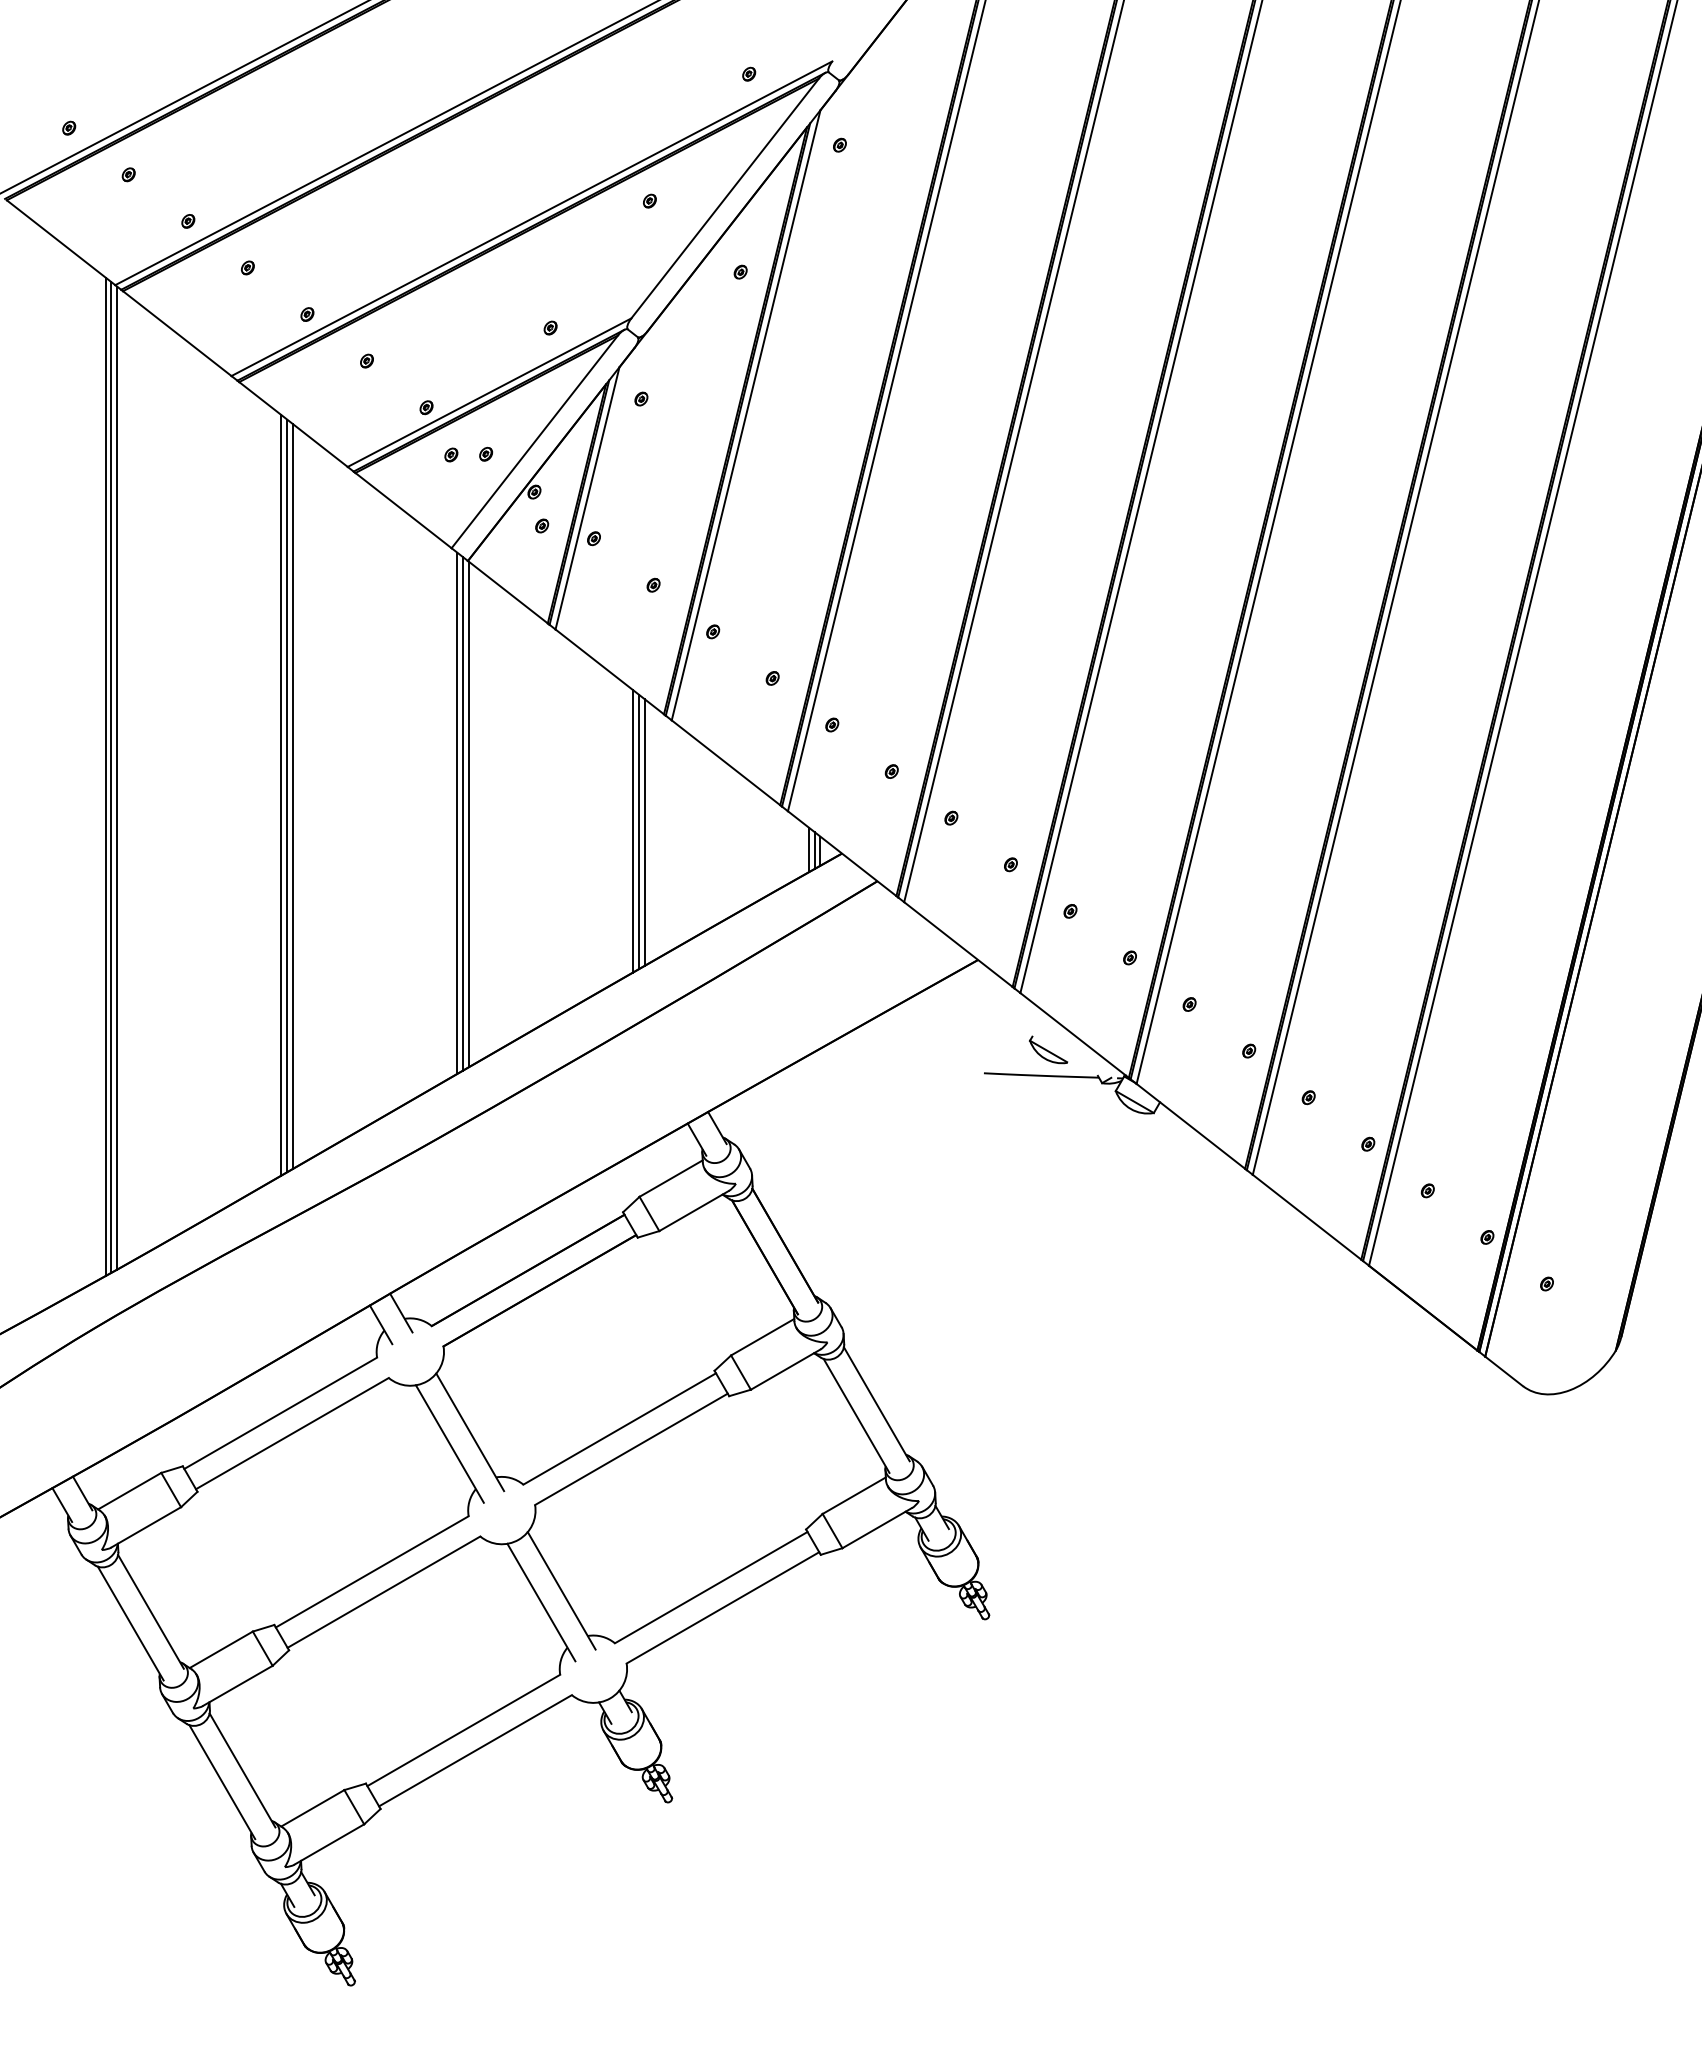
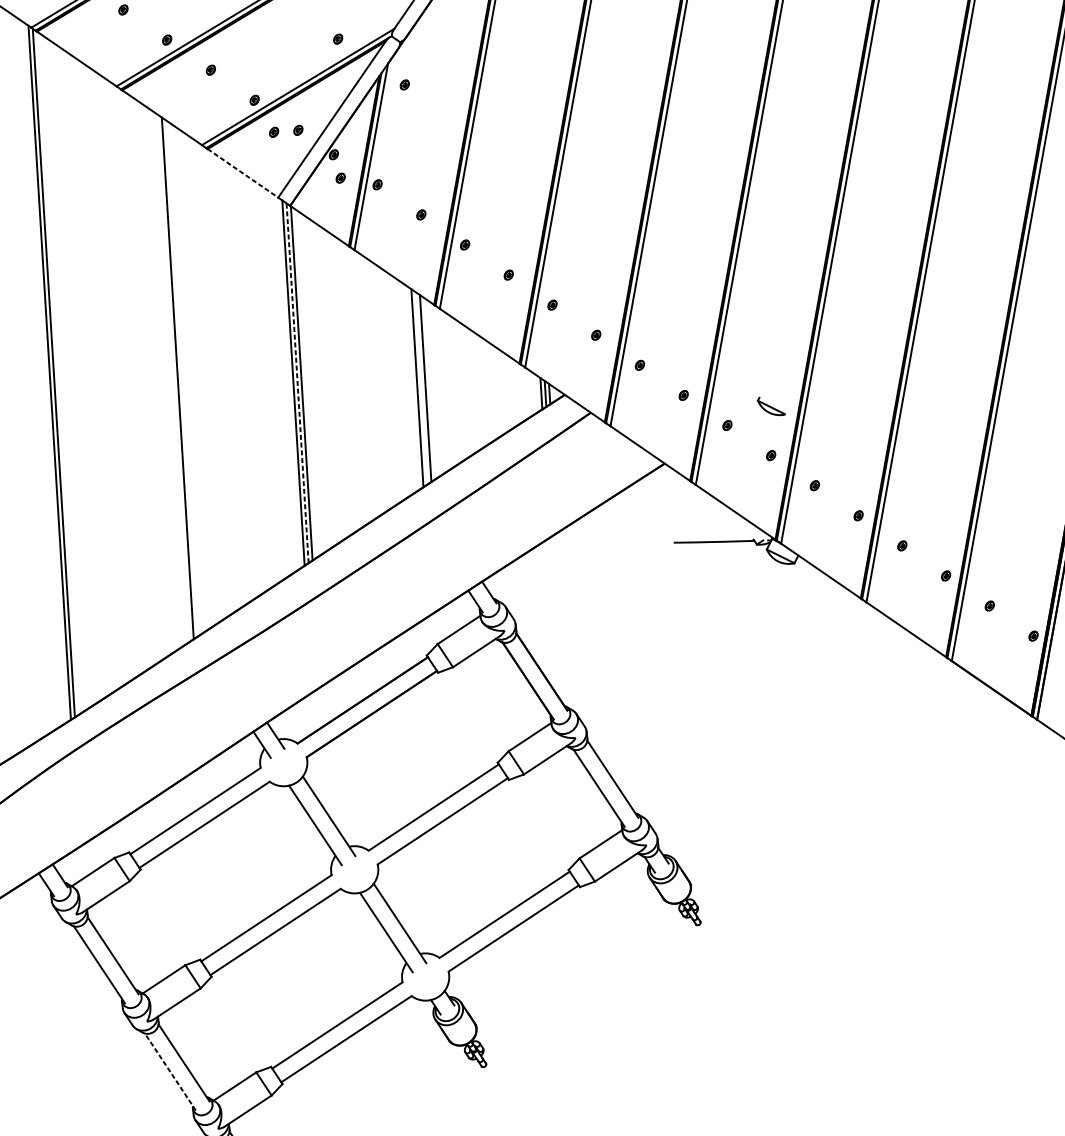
line: (403, 510) -> (242, 173), solid -> dashed
line: (105, 776) -> (45, 372), removed
line: (281, 795) -> (169, 378), removed
line: (287, 795) -> (173, 377), removed
line: (463, 813) -> (297, 383), solid -> dashed
line: (638, 831) -> (421, 388), removed
part: (1048, 1049) -> (771, 406), moved
line: (222, 1782) -> (170, 1072), solid -> dashed

